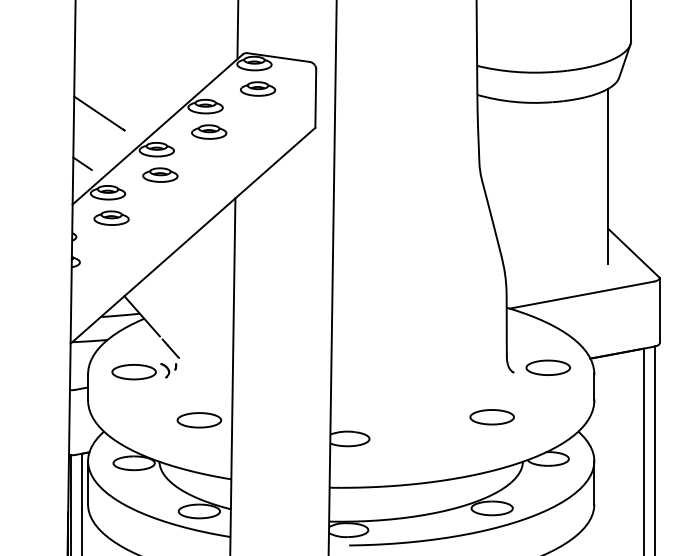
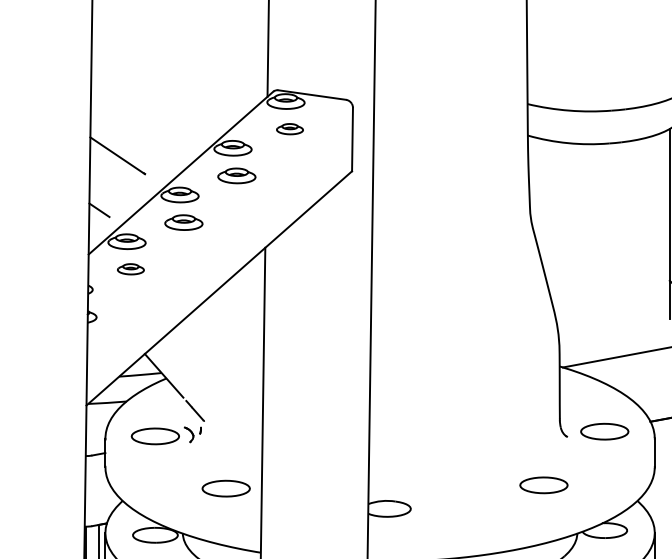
part: (258, 88) -> (290, 128), size x0.7
part: (111, 217) -> (130, 268), size x0.7

